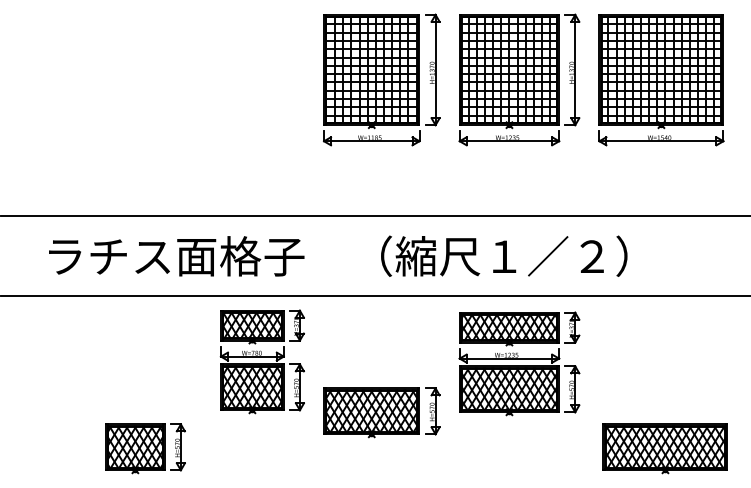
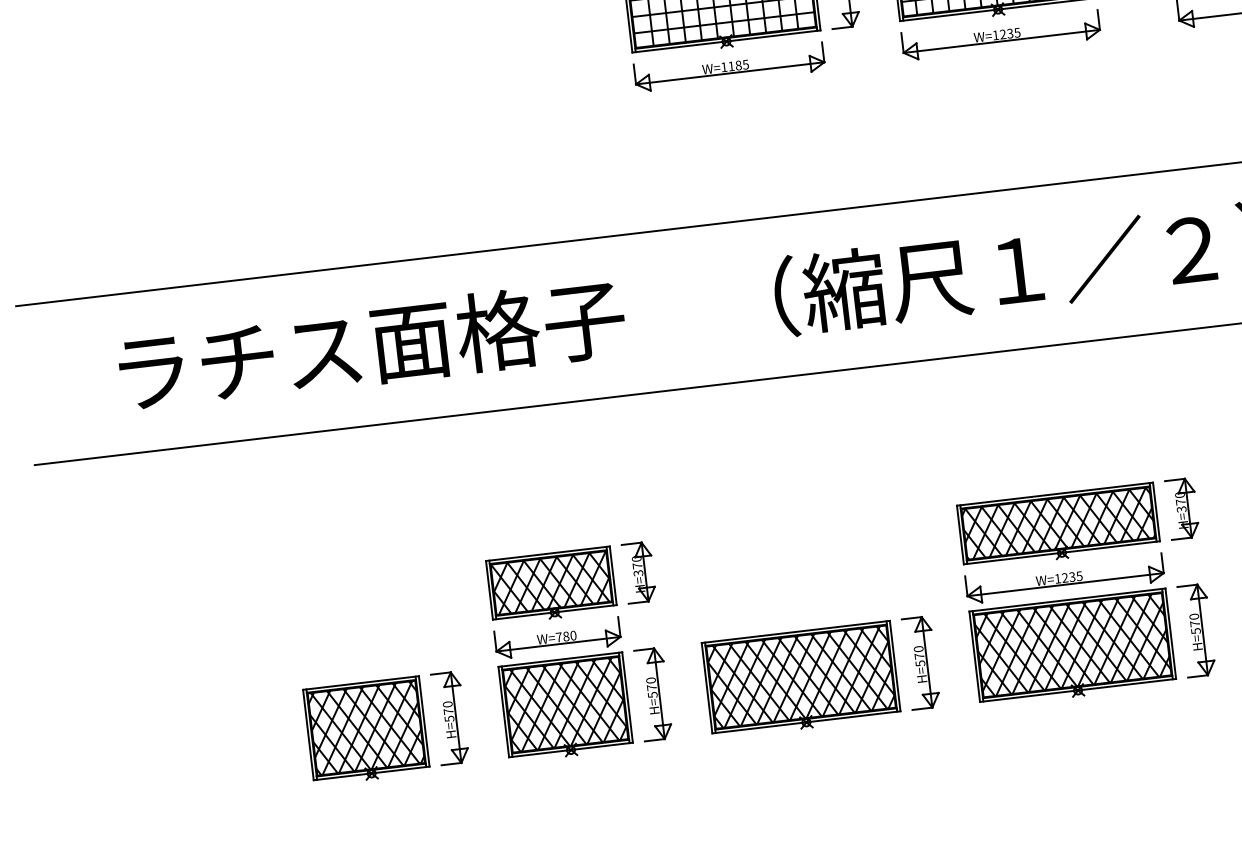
part: (261, 361) -> (577, 651), moved
part: (519, 363) -> (1086, 591), moved
part: (381, 412) -> (820, 677), moved
part: (145, 448) -> (386, 728), moved

